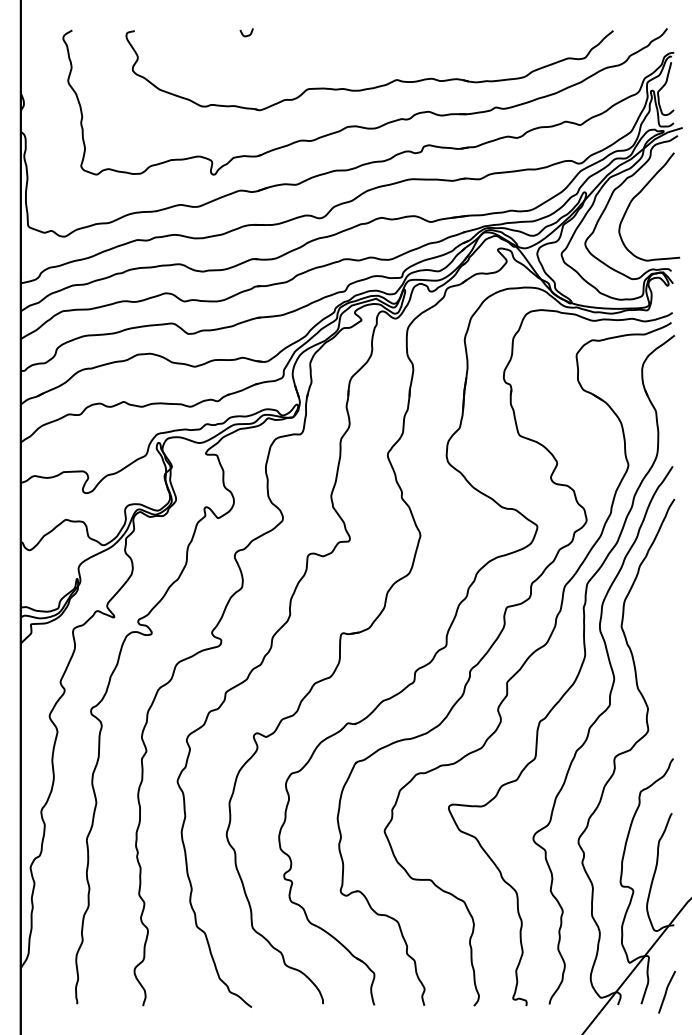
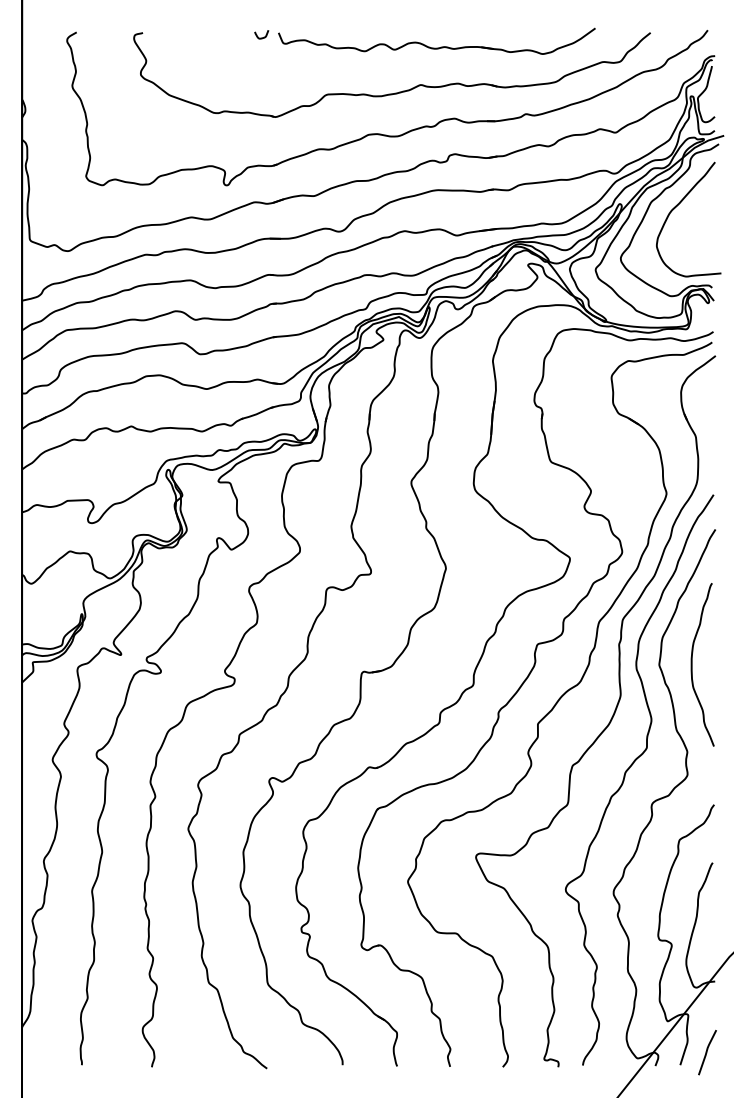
part: (411, 44) -> (436, 47), added
curve: (652, 626) -> (692, 664), added

